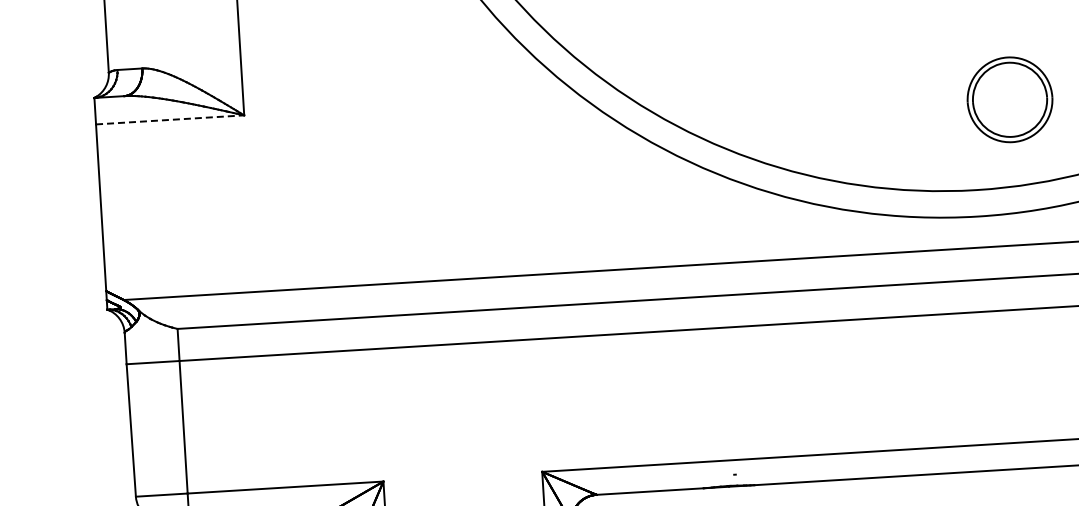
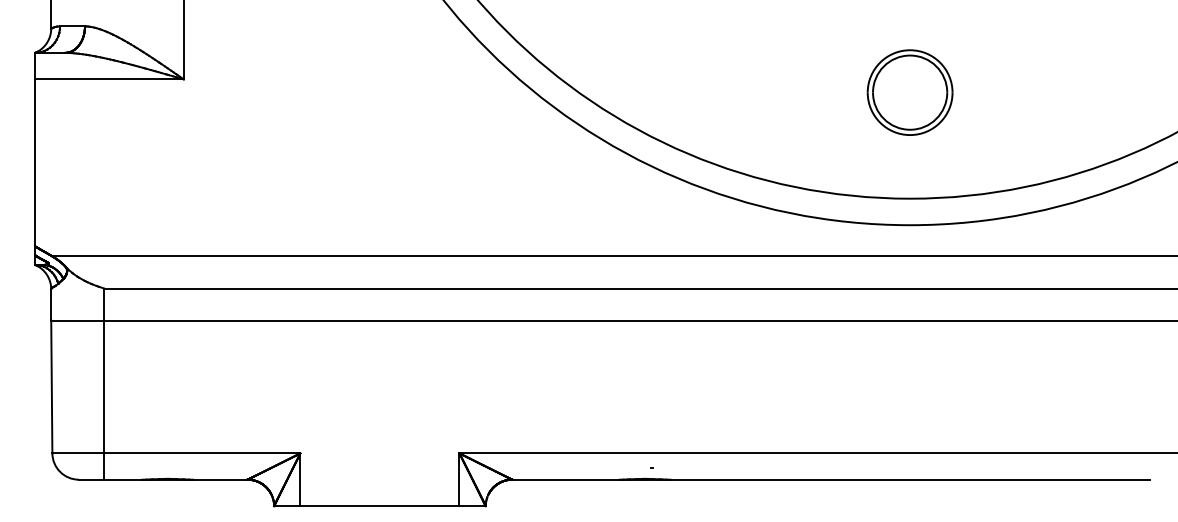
part: (1009, 99) -> (909, 92), moved
line: (171, 119) -> (110, 79), dashed -> solid

